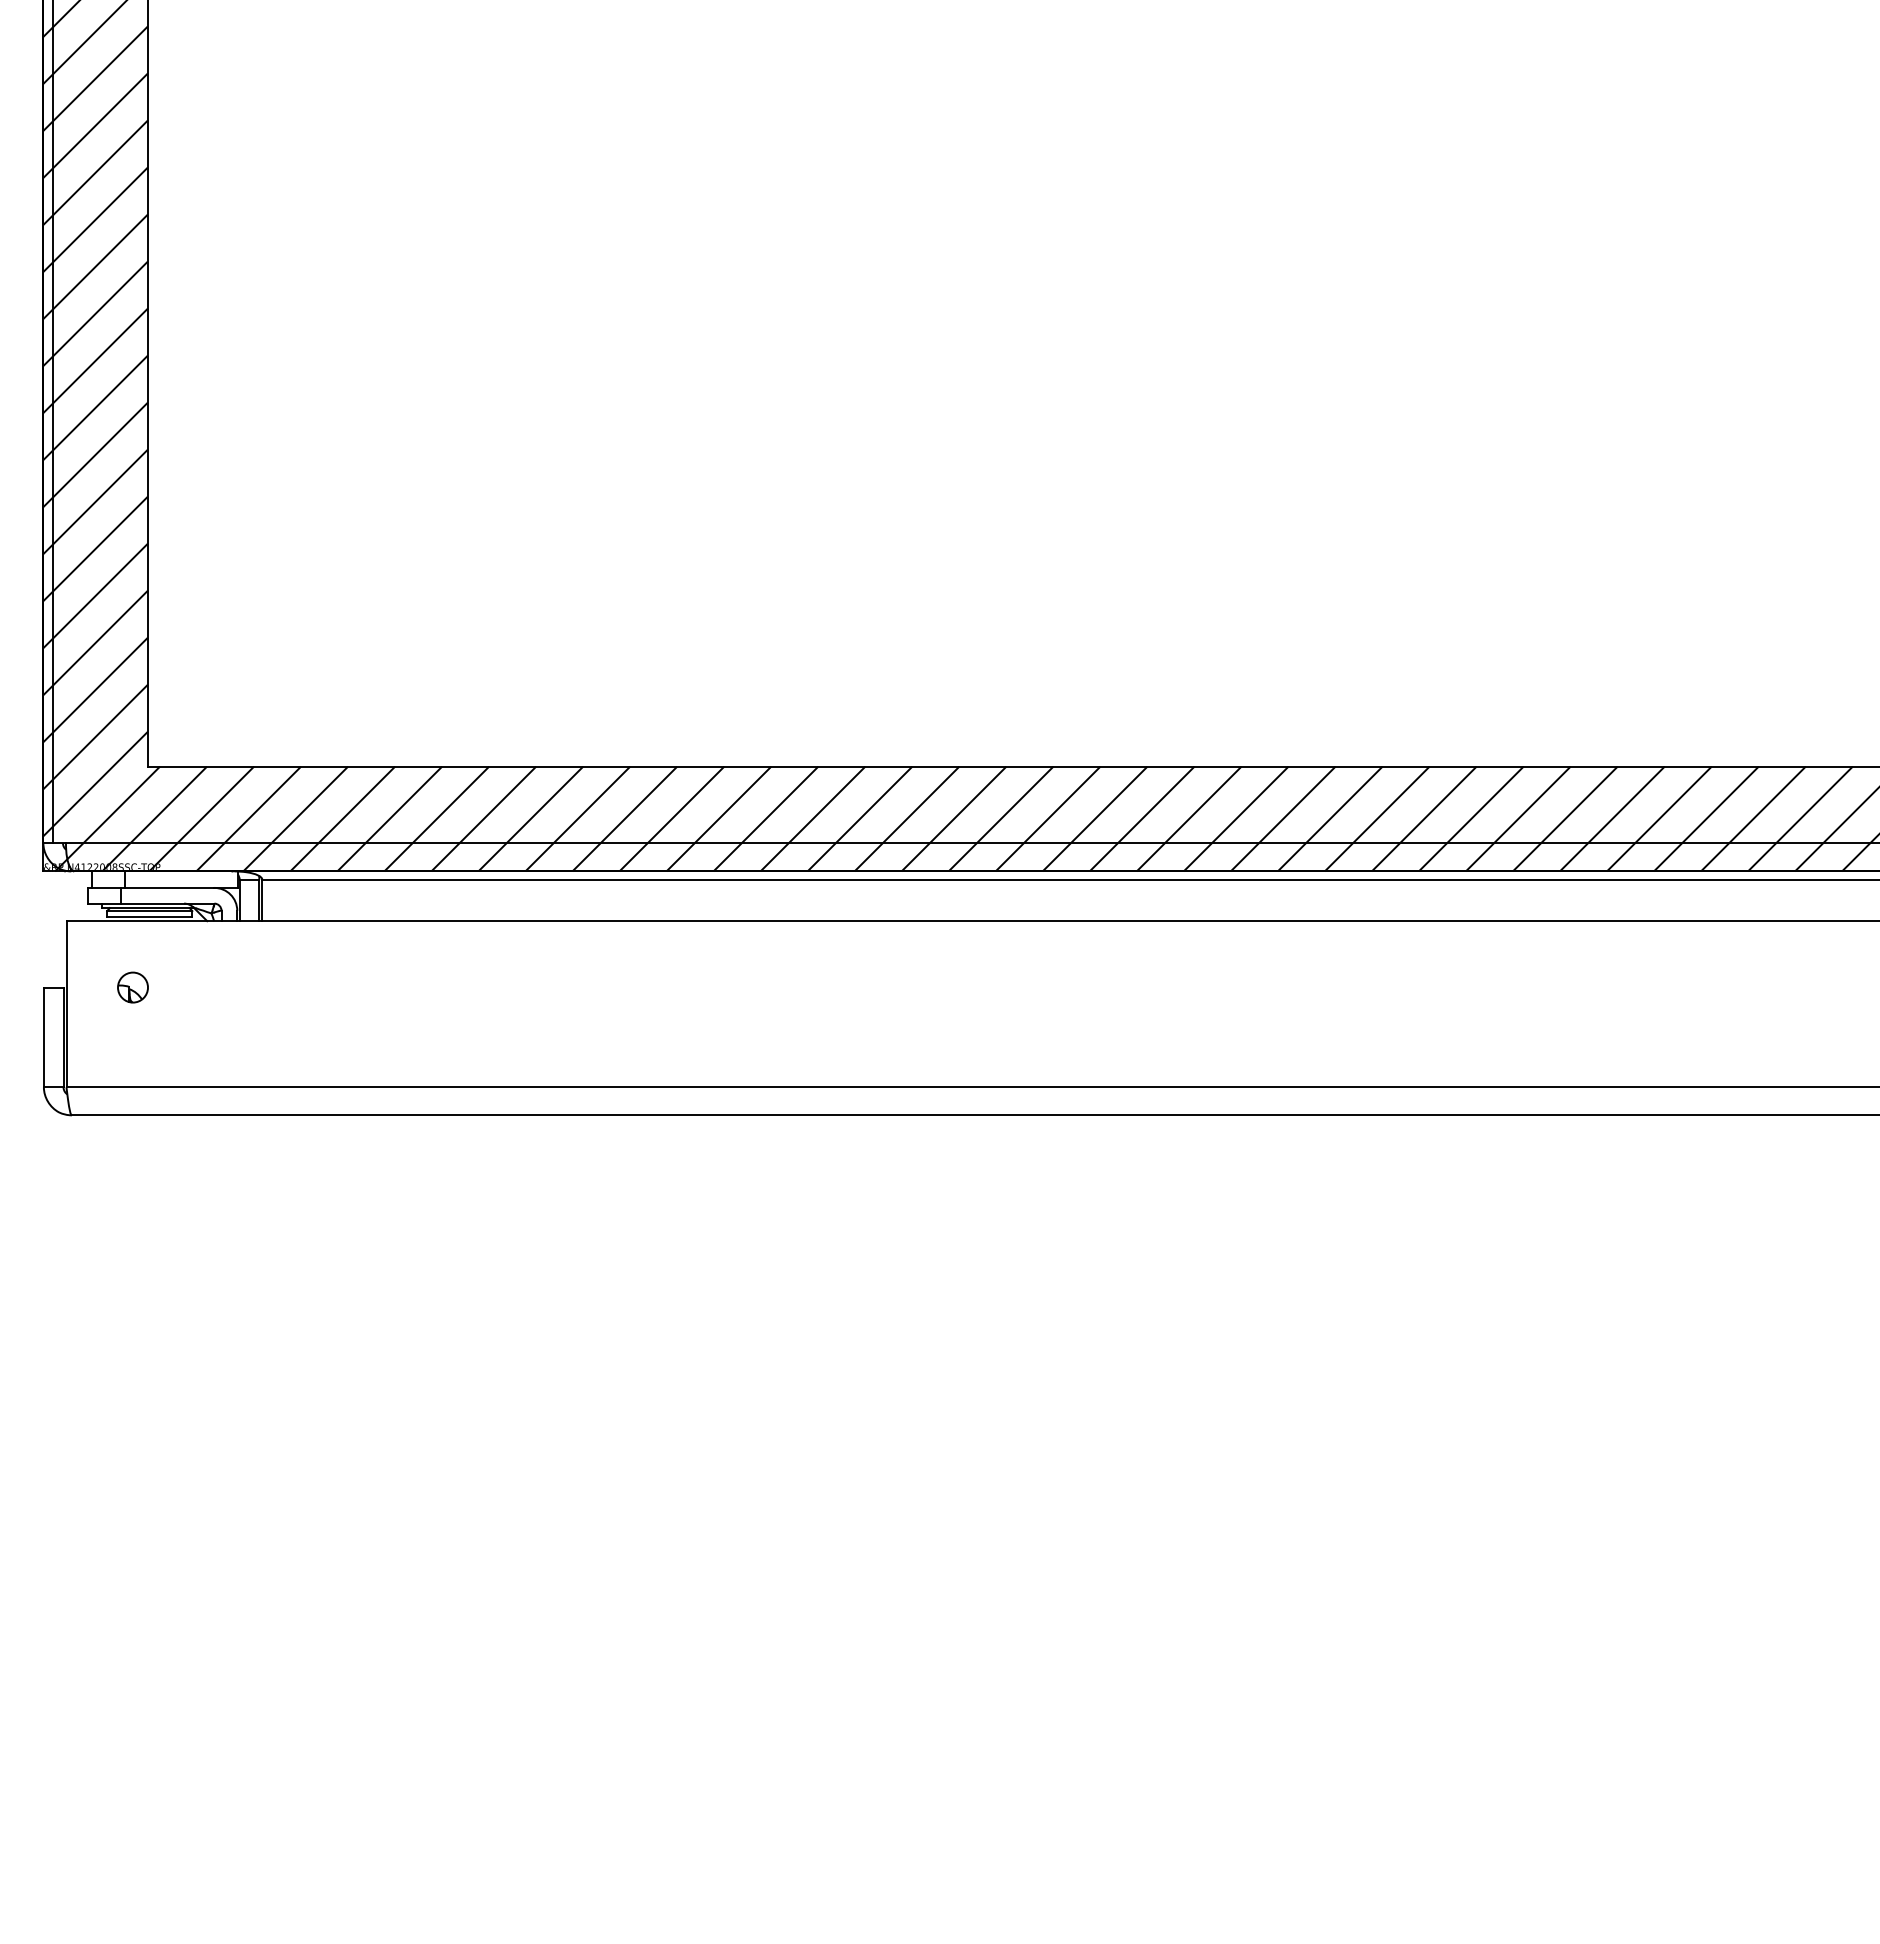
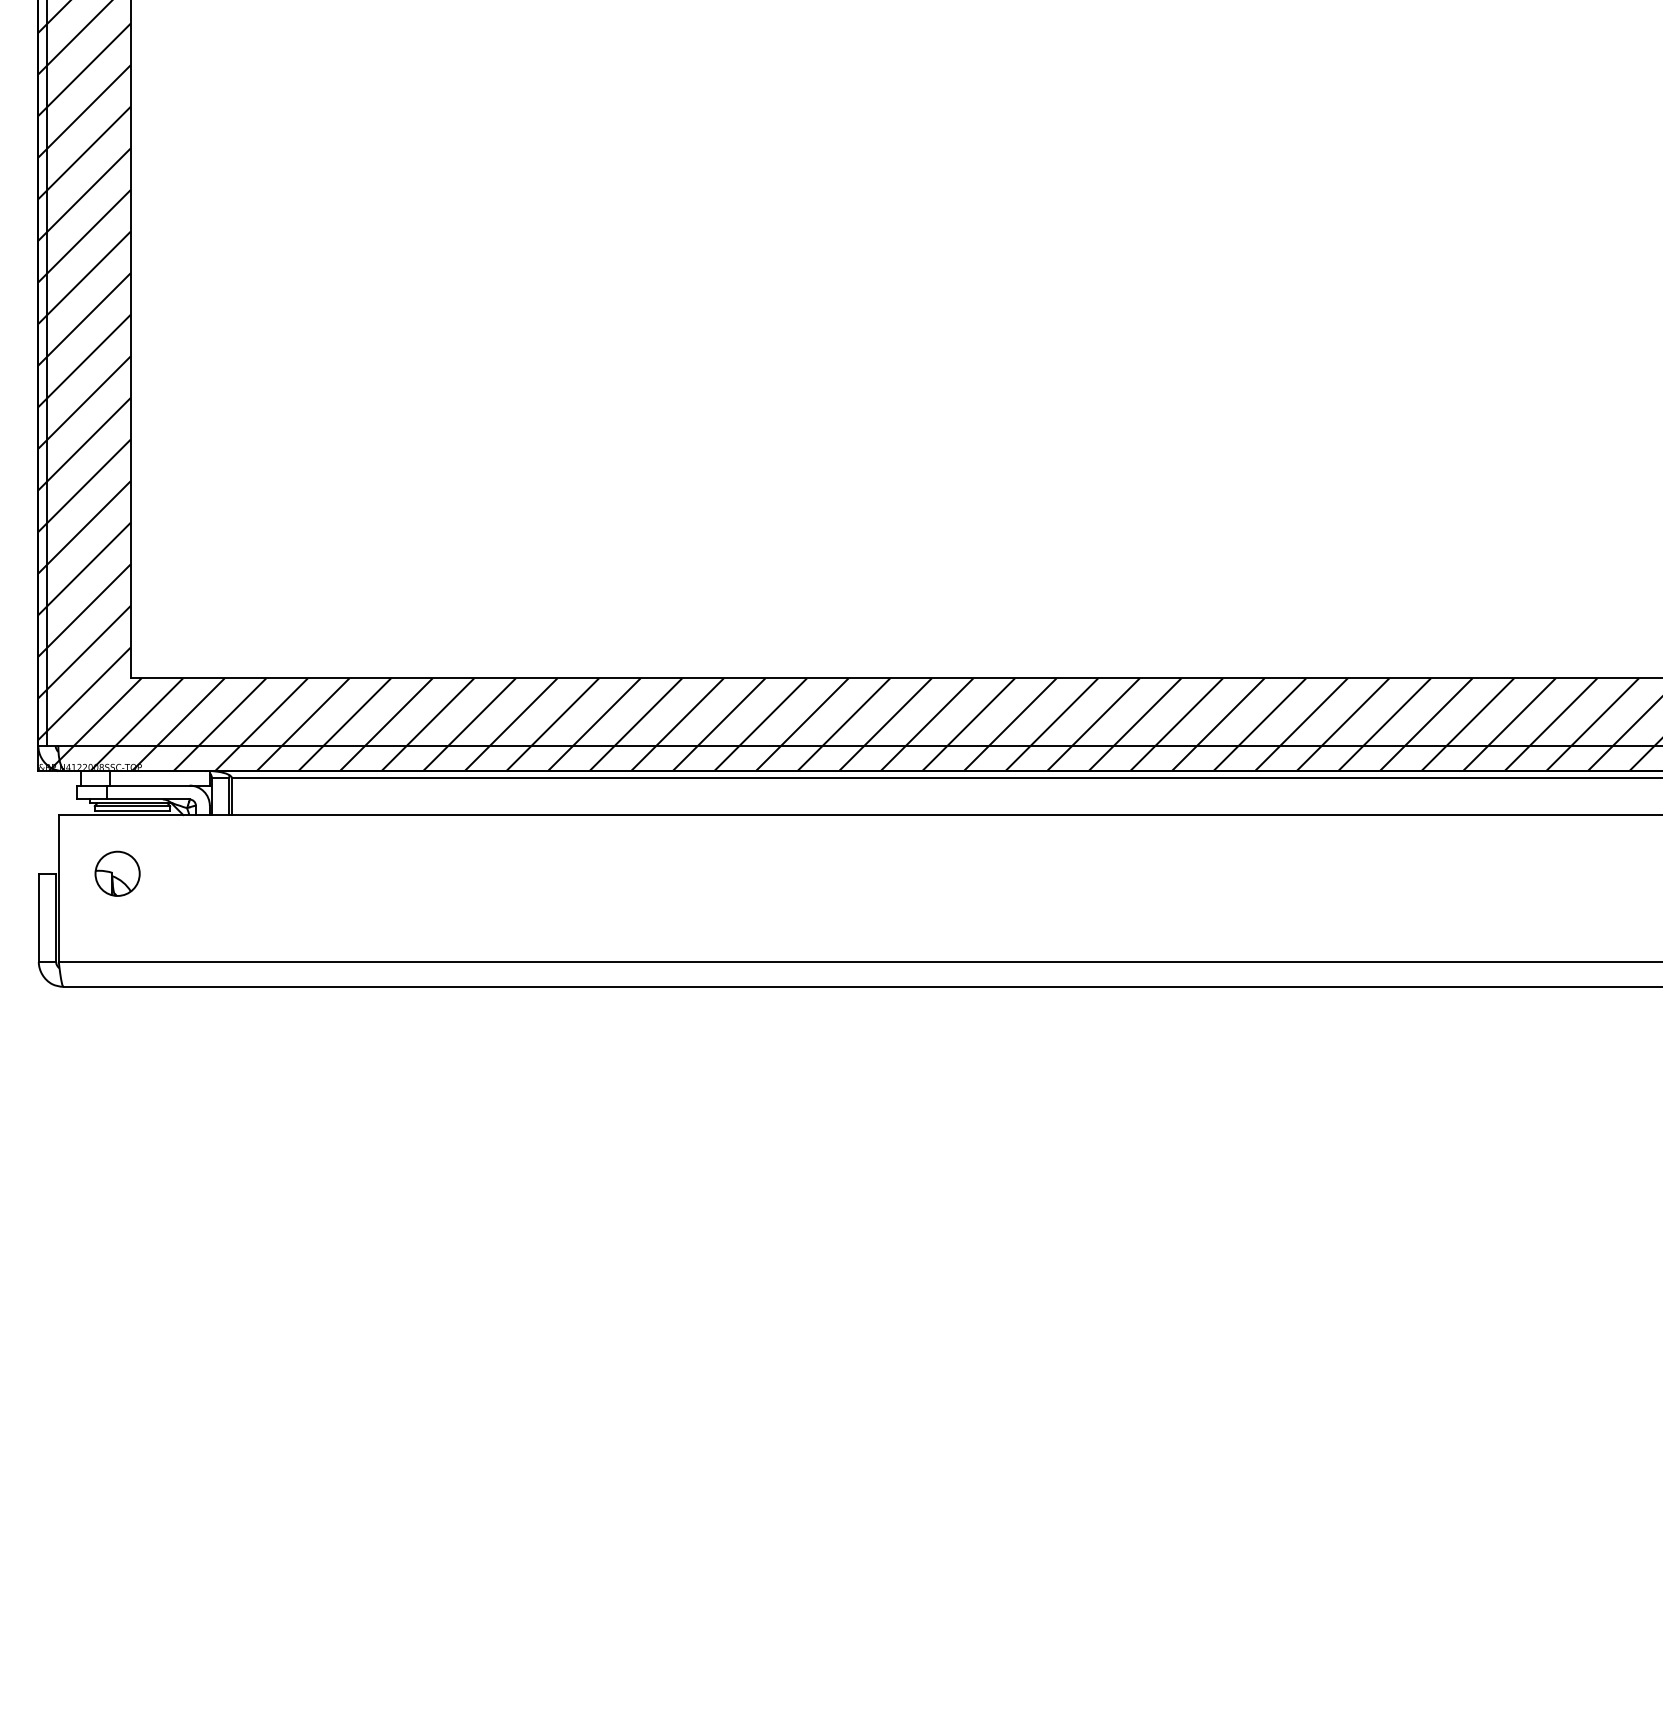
part: (132, 987) -> (117, 873), size x1.67

